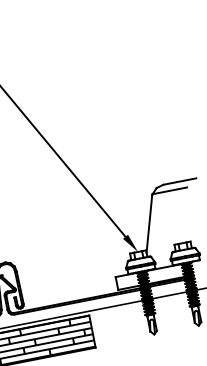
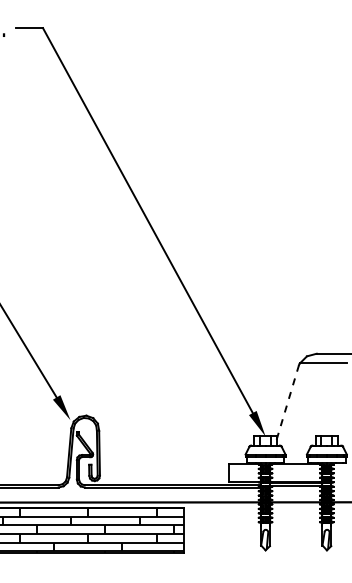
line: (149, 224) -> (287, 402), solid -> dashed

